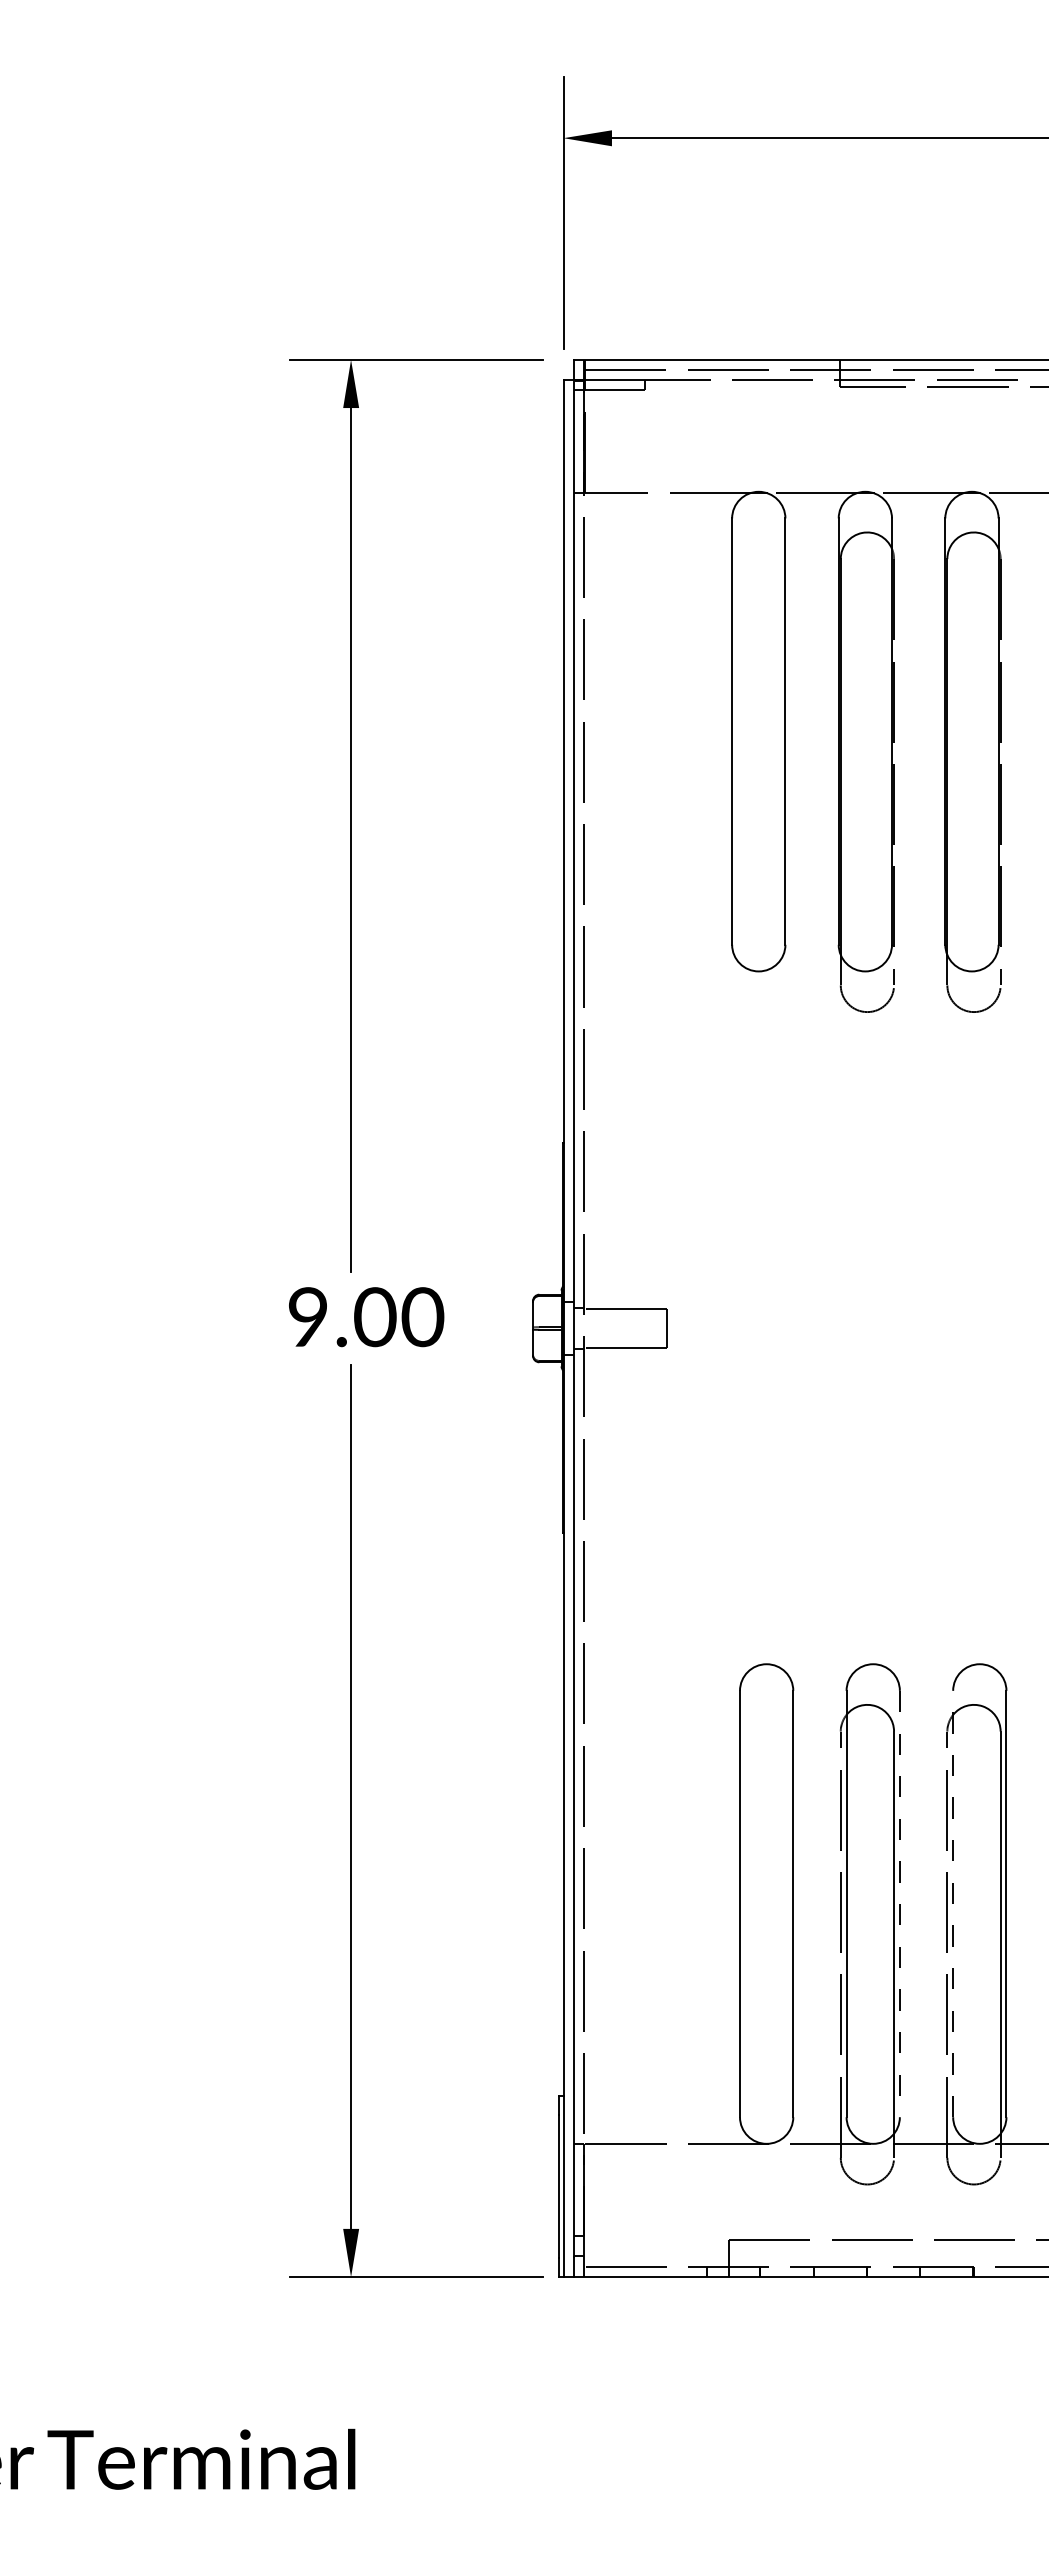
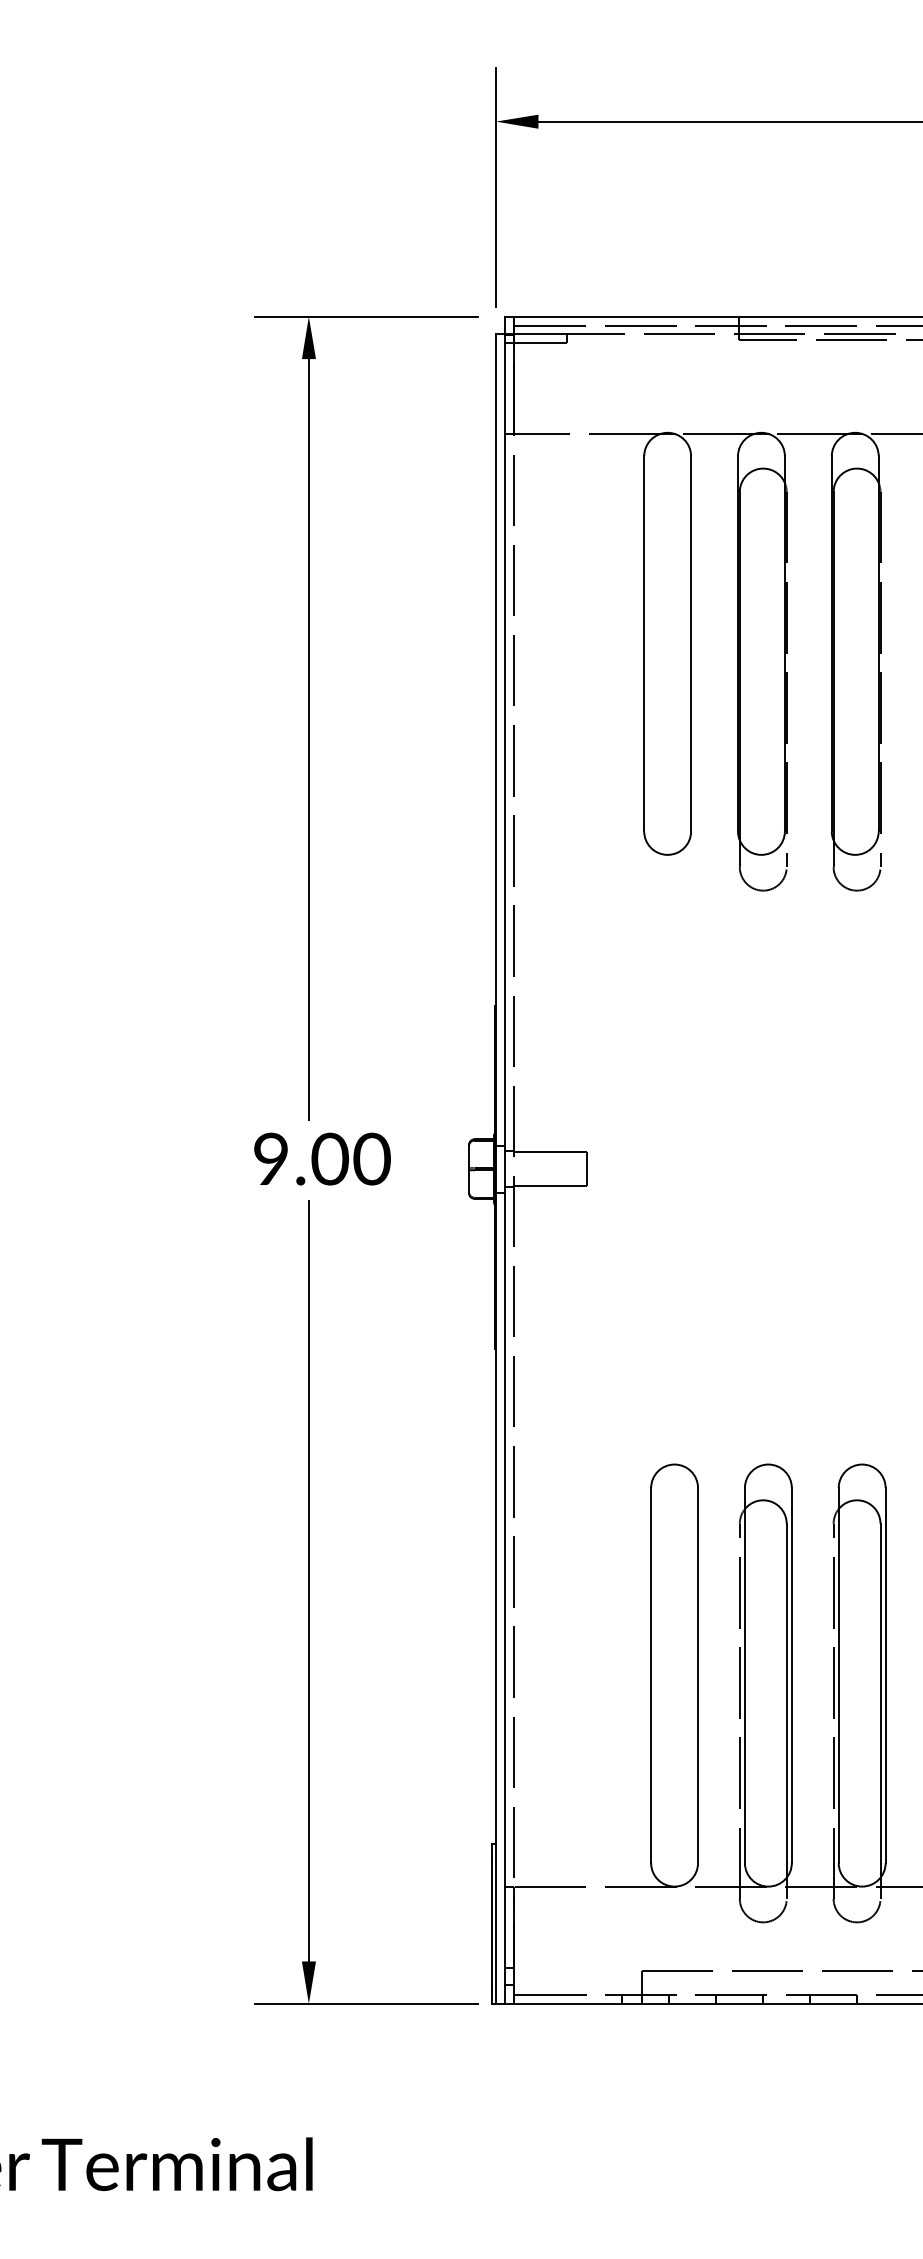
line: (953, 1903) -> (839, 1675), dashed -> solid
line: (899, 1904) -> (791, 1675), dashed -> solid

